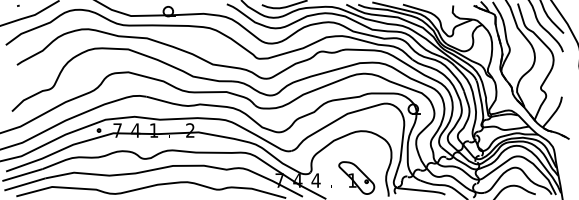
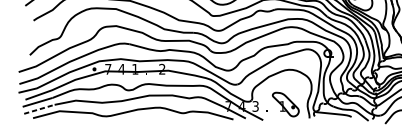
text: (315, 180) -> (255, 106), 4 -> 3
line: (25, 184) -> (39, 109), solid -> dashed

